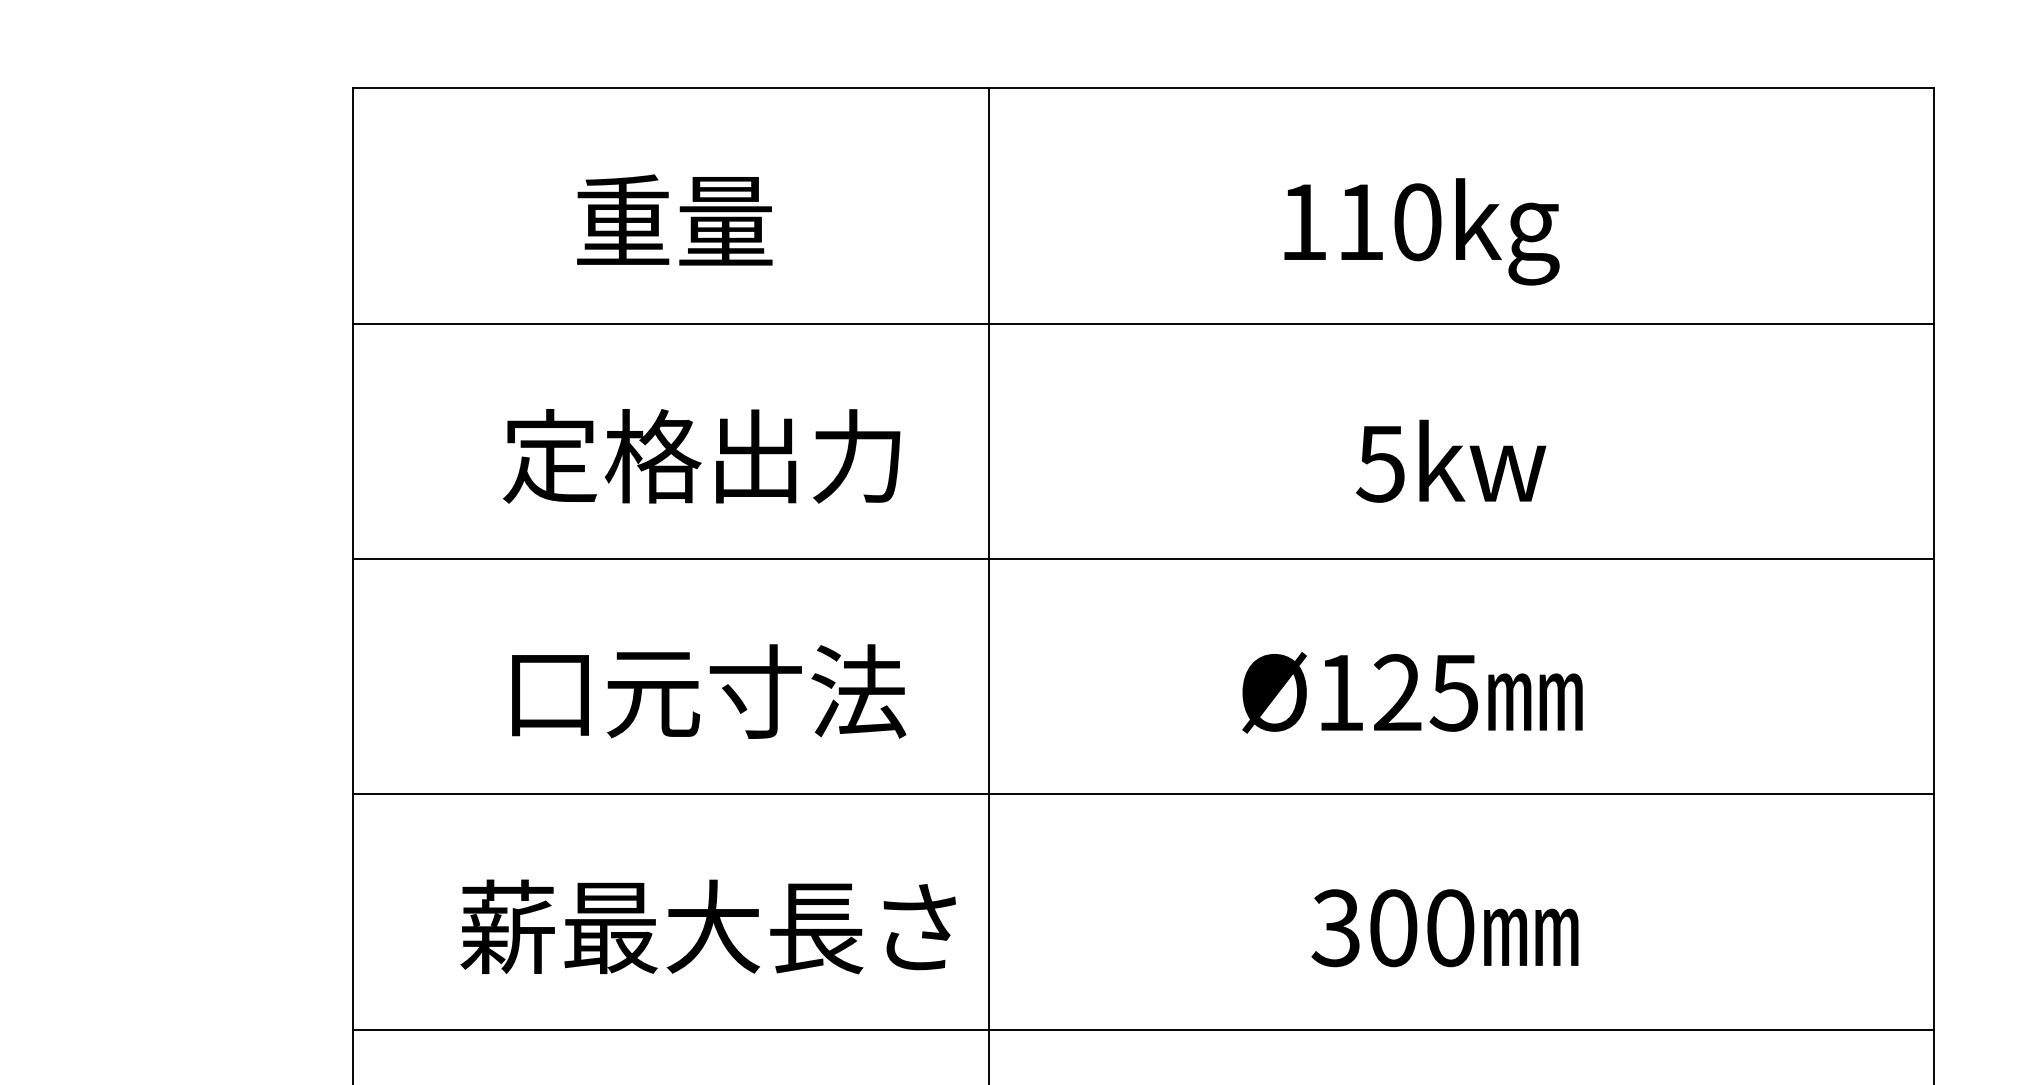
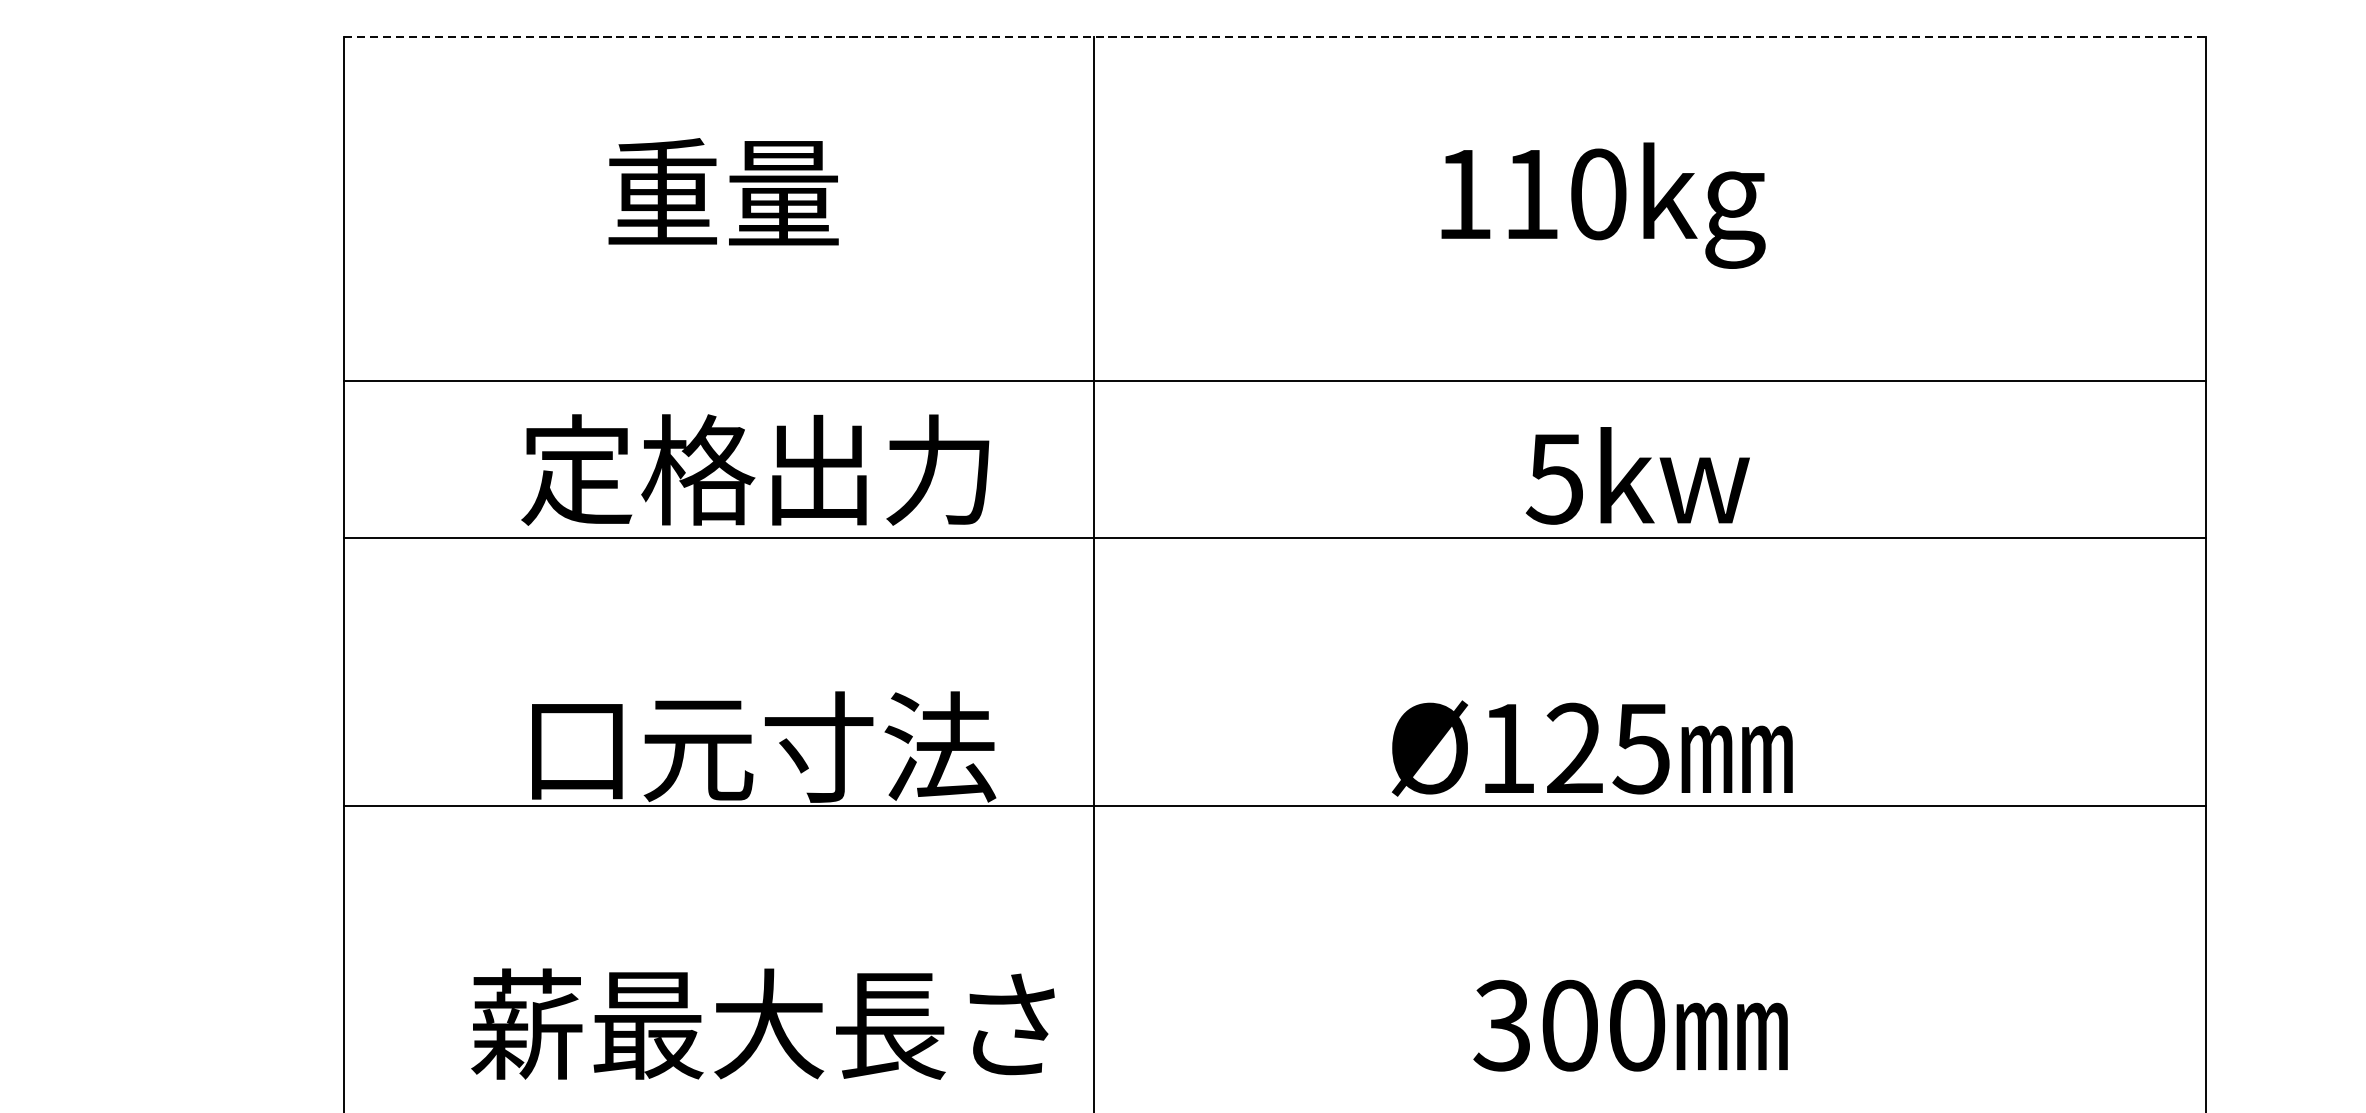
line: (1143, 88) -> (1275, 36), solid -> dashed
line: (1142, 323) -> (1274, 380), moved
line: (1142, 558) -> (1274, 537), moved
line: (1142, 794) -> (1274, 805), moved

